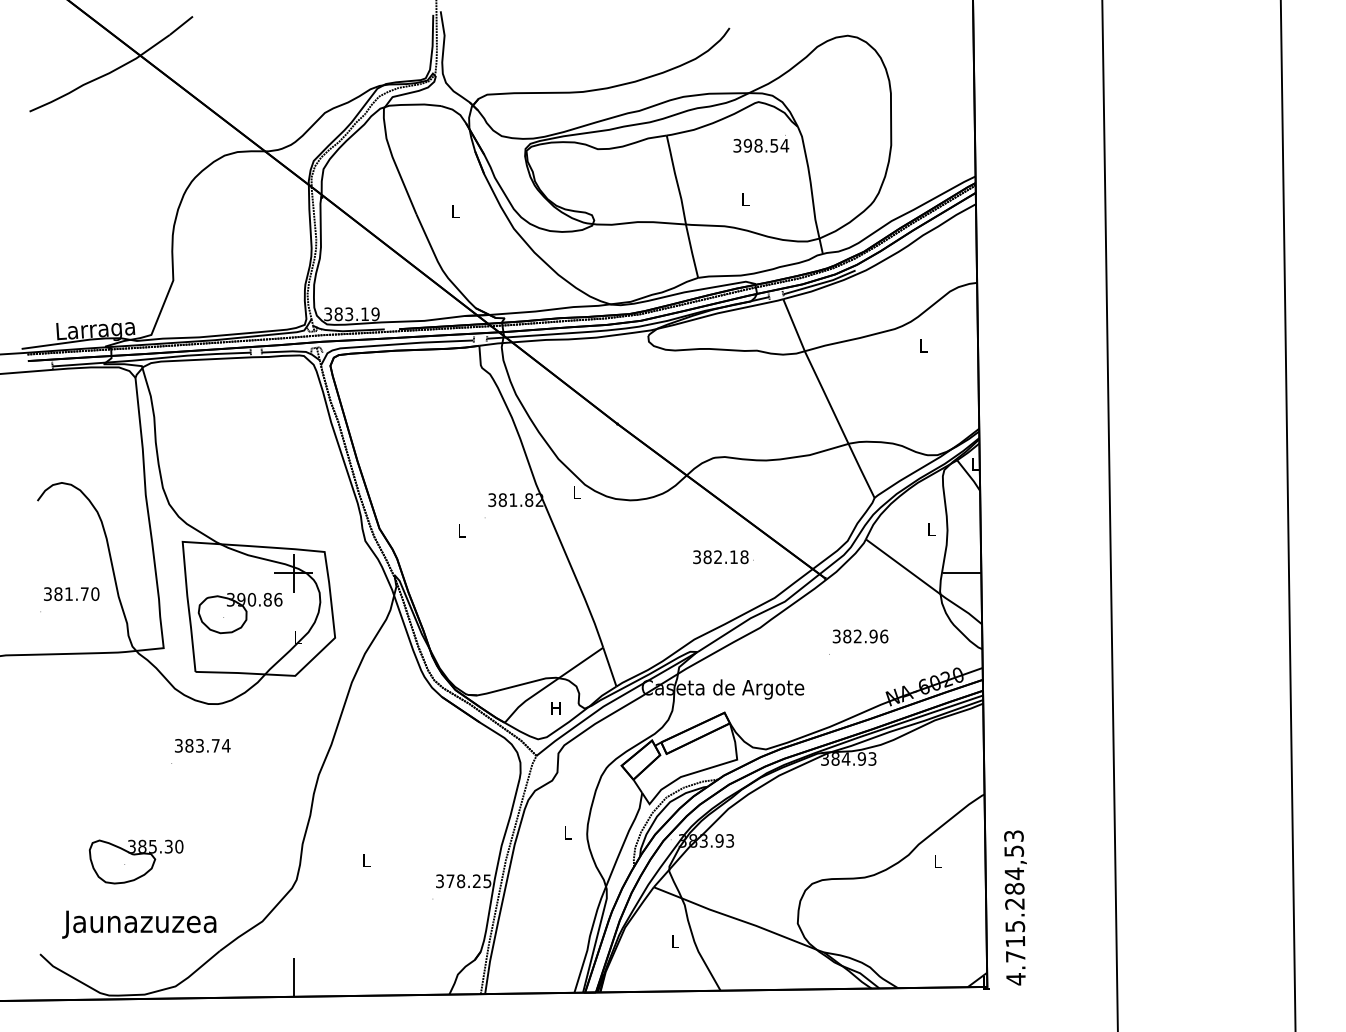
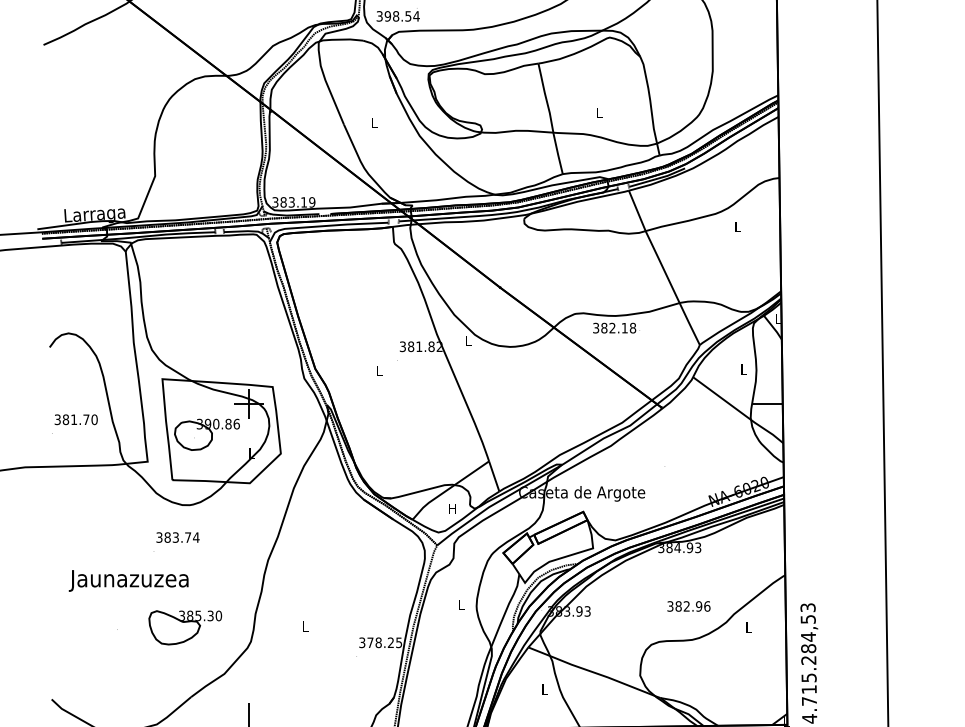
text: (761, 143) -> (398, 14), moved
text: (723, 557) -> (616, 328), moved
text: (860, 636) -> (688, 606), moved
part: (135, 861) -> (184, 627), moved
text: (139, 924) -> (128, 580), moved

